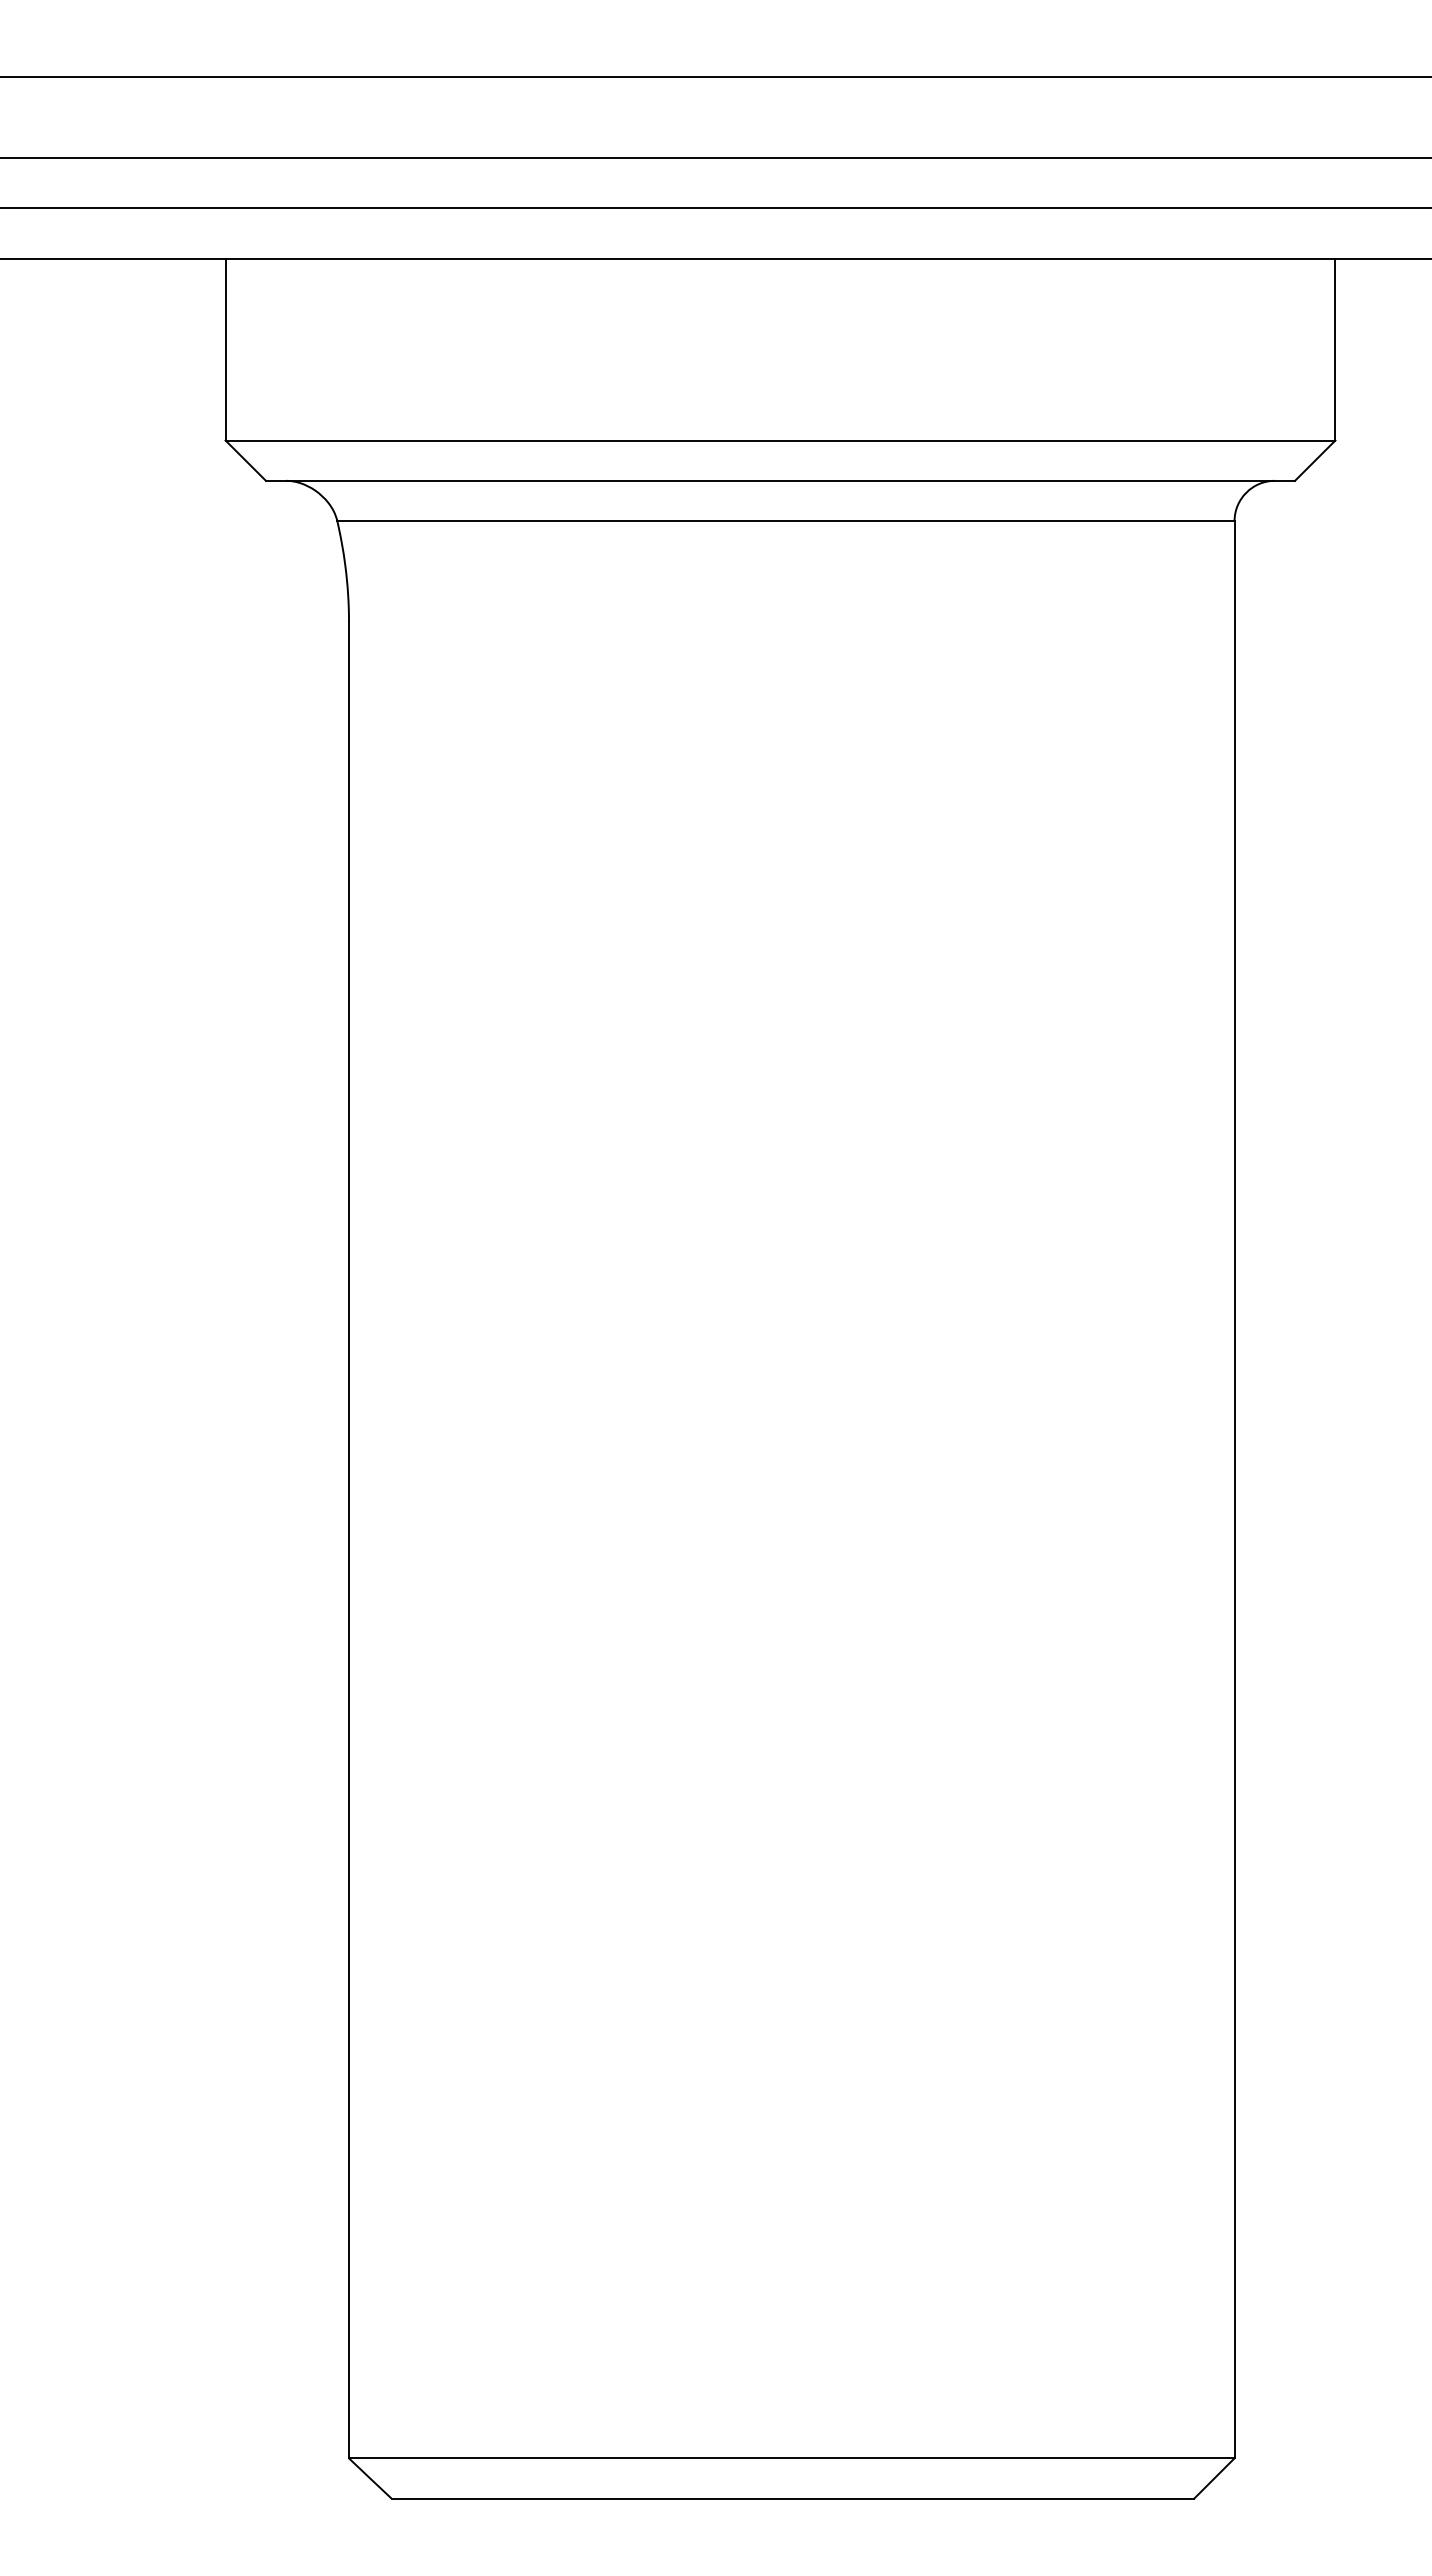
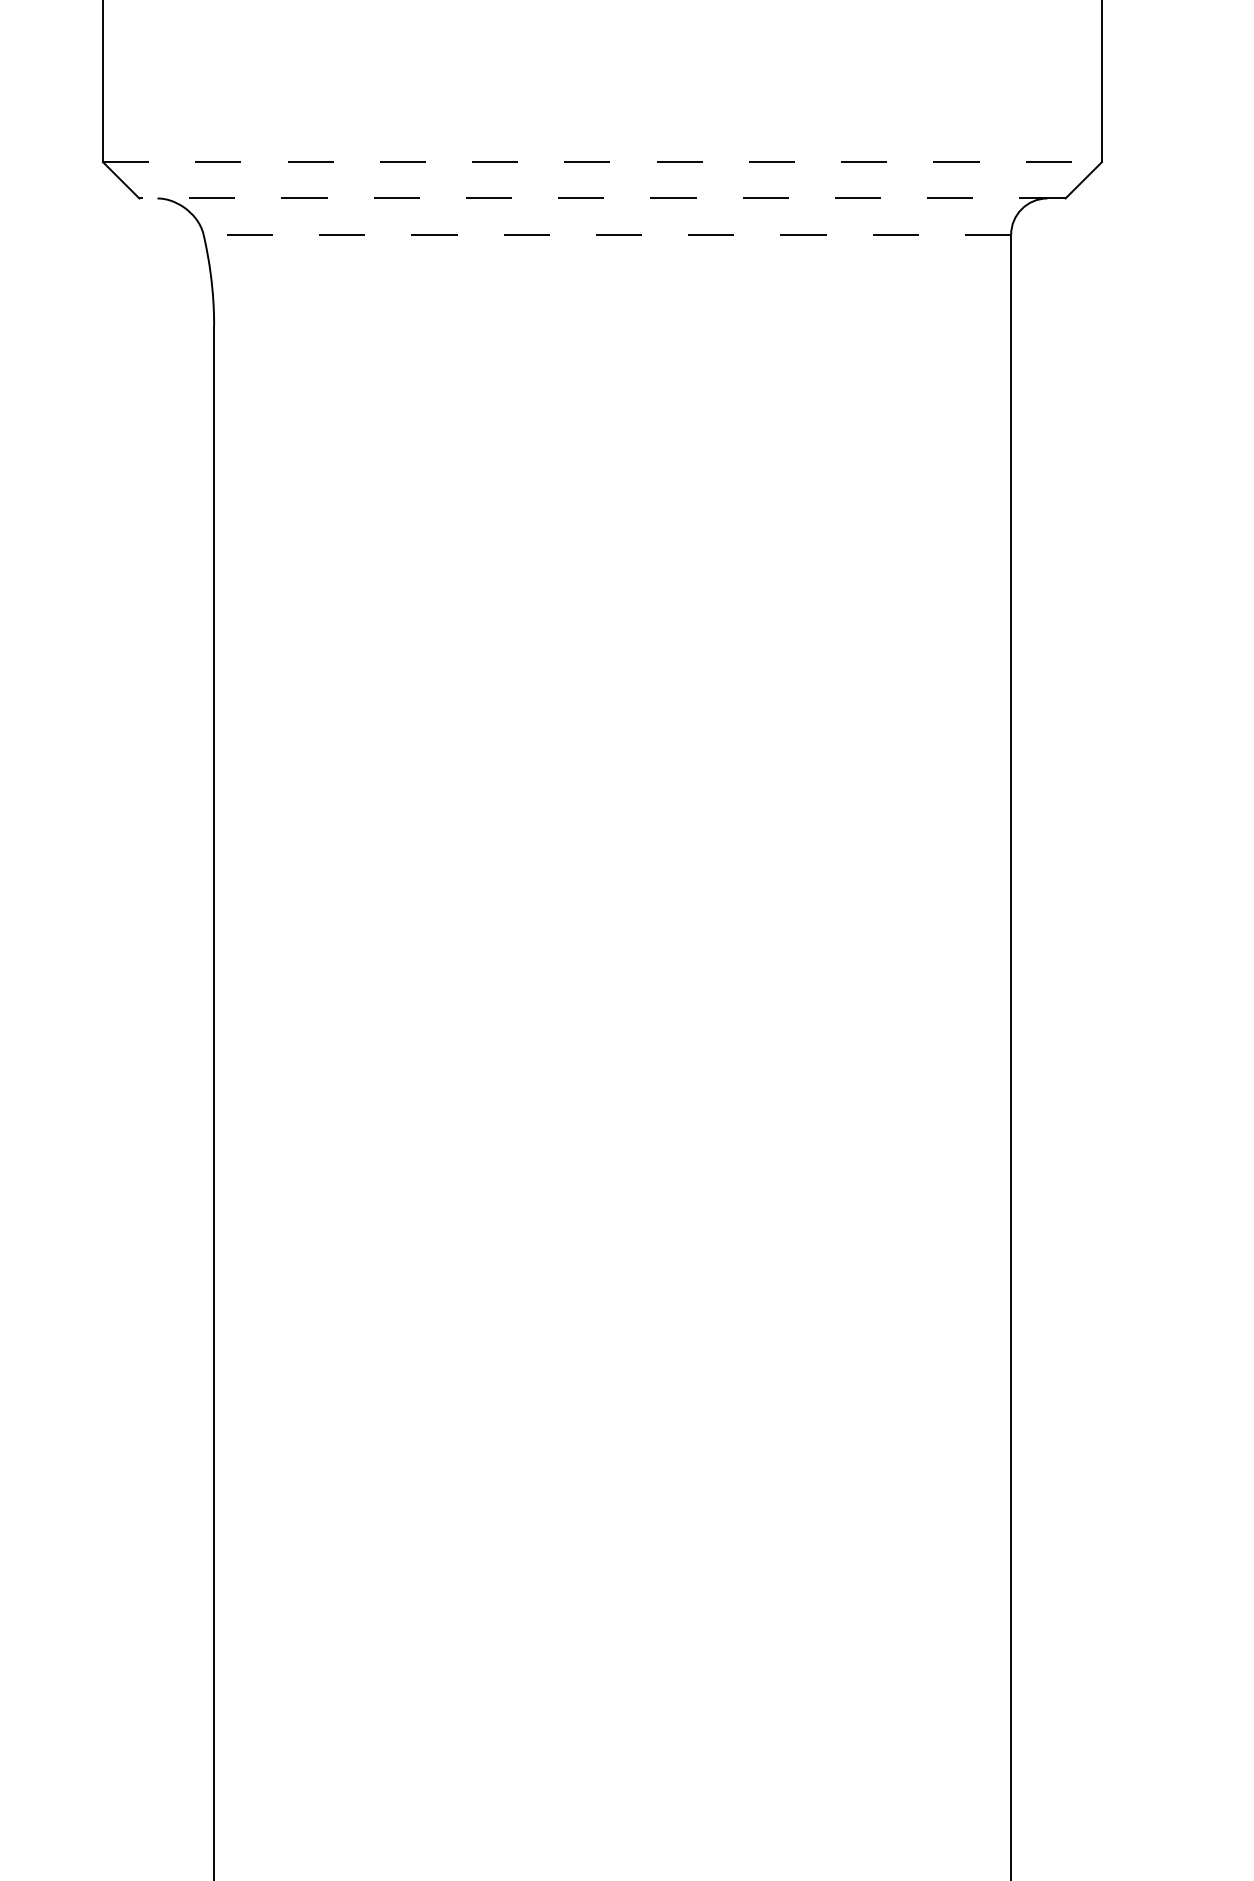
line: (780, 440) -> (602, 162), solid -> dashed
line: (780, 480) -> (602, 198), solid -> dashed
line: (785, 521) -> (606, 235), solid -> dashed

